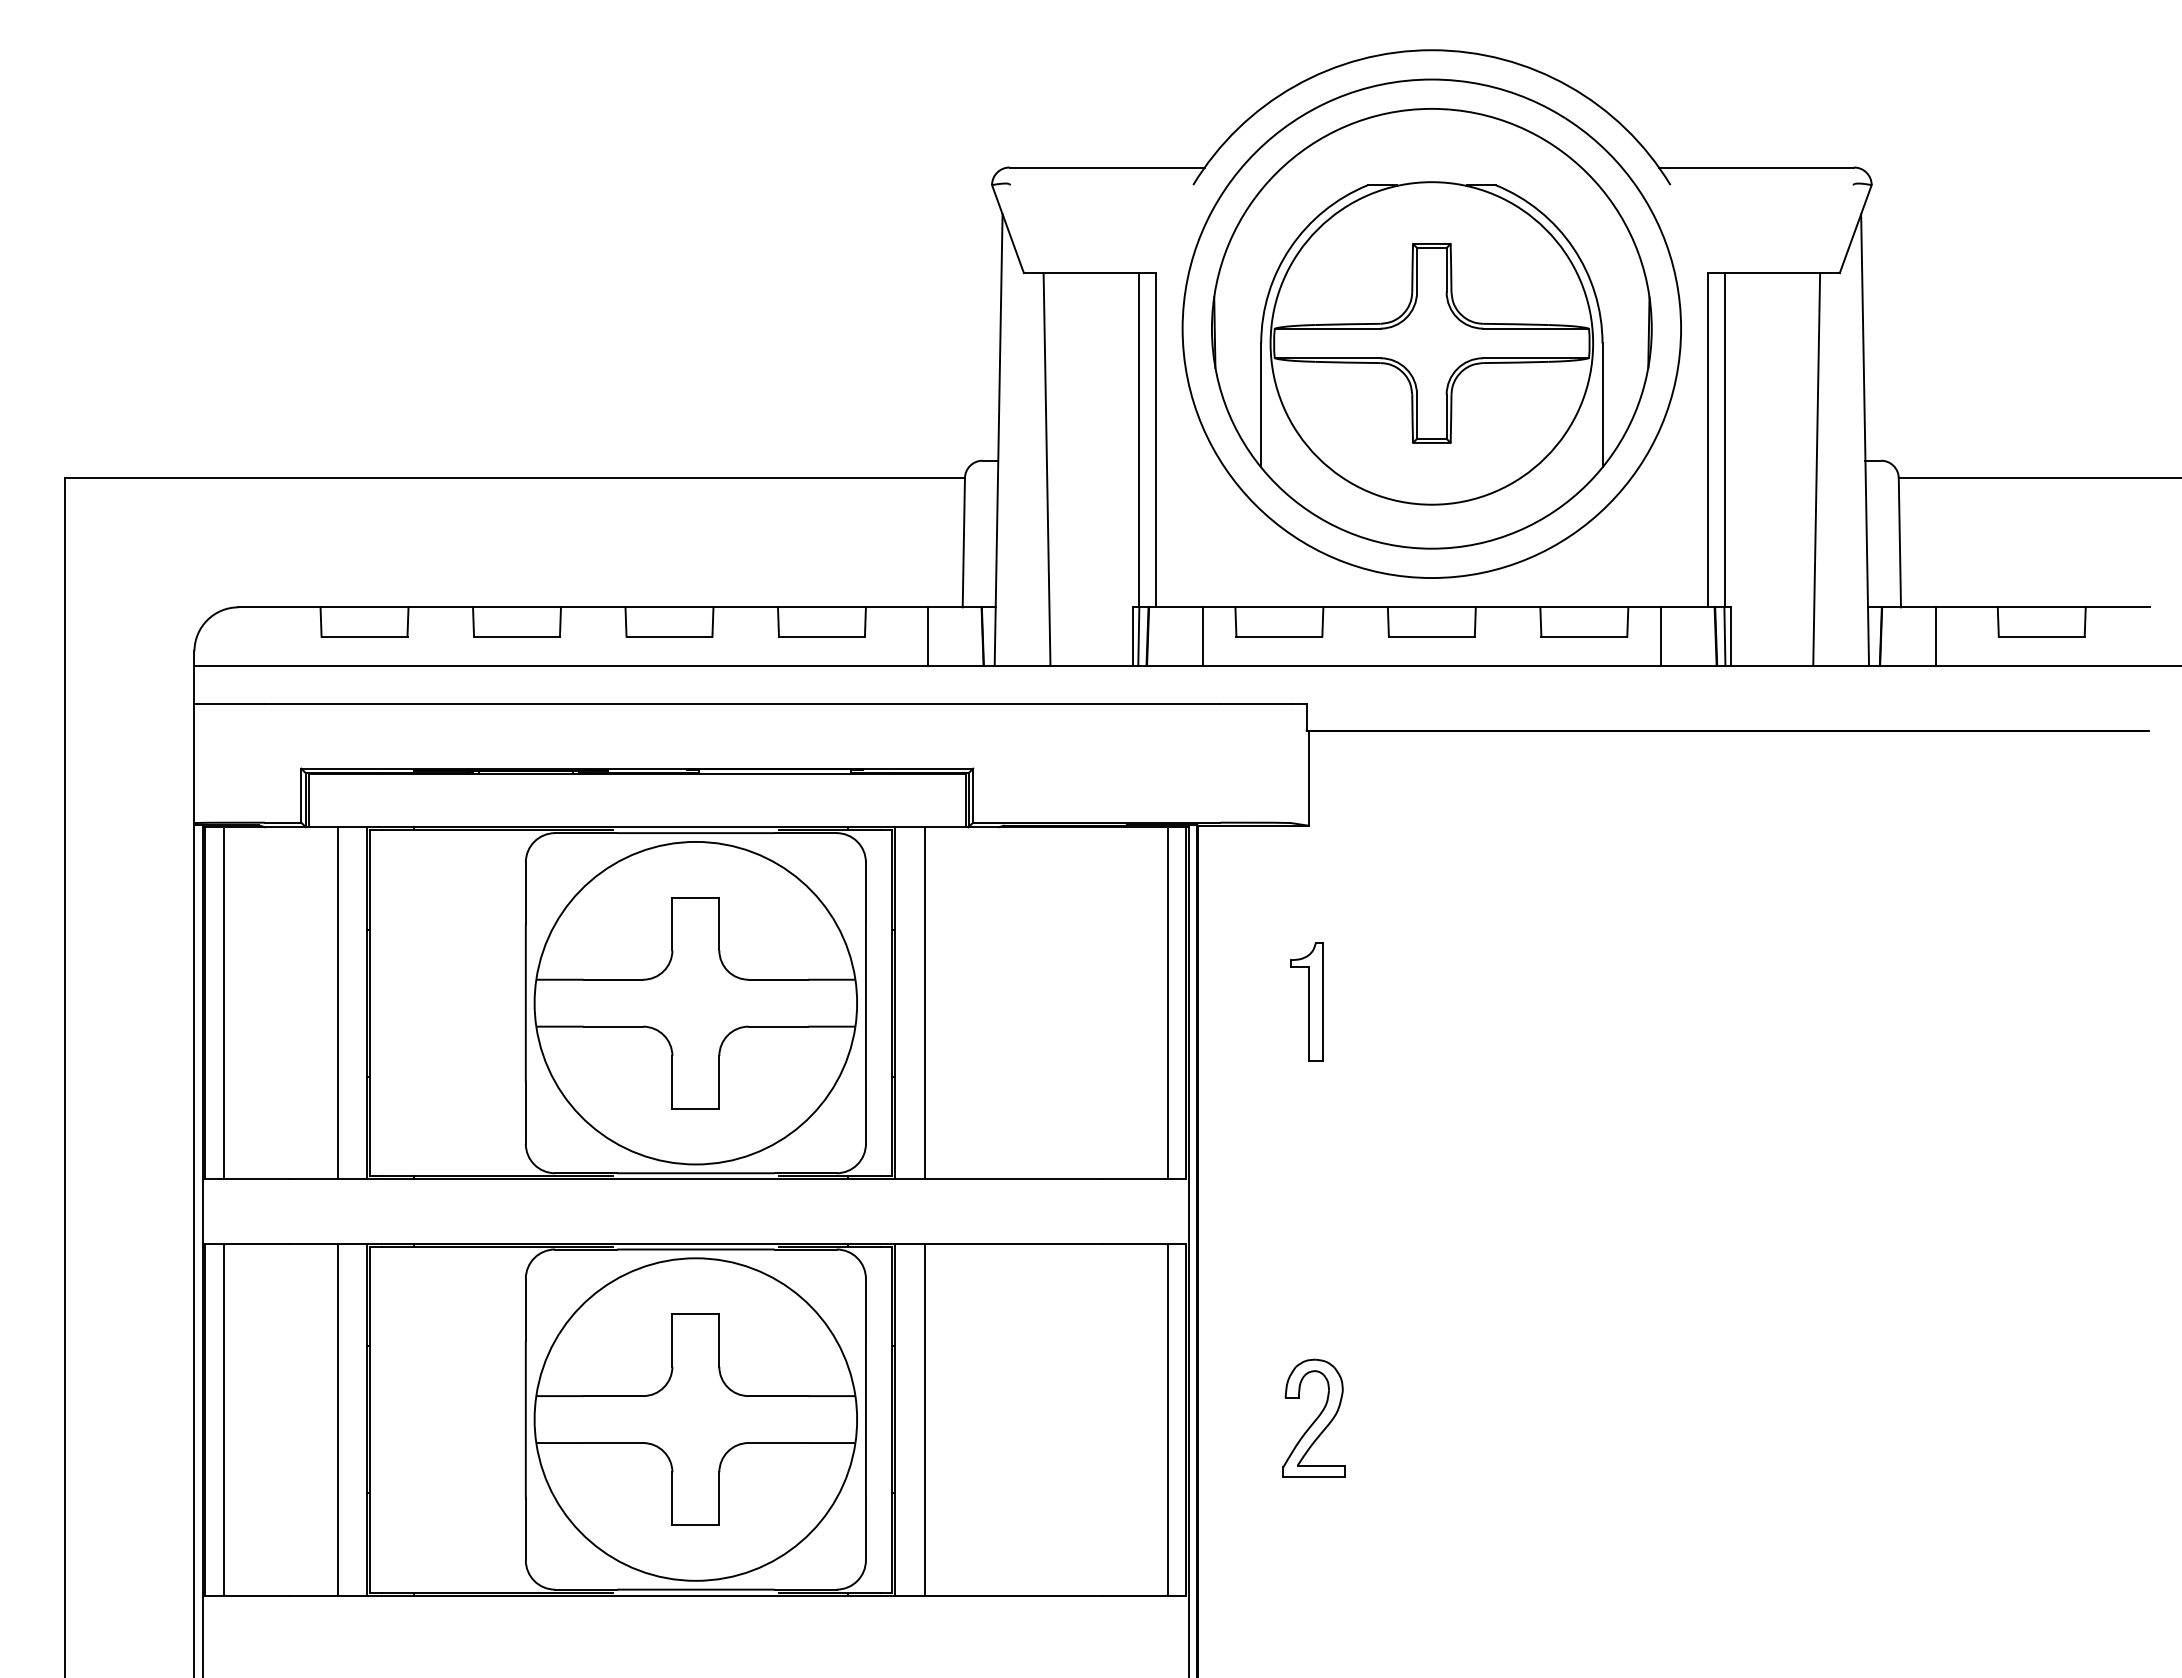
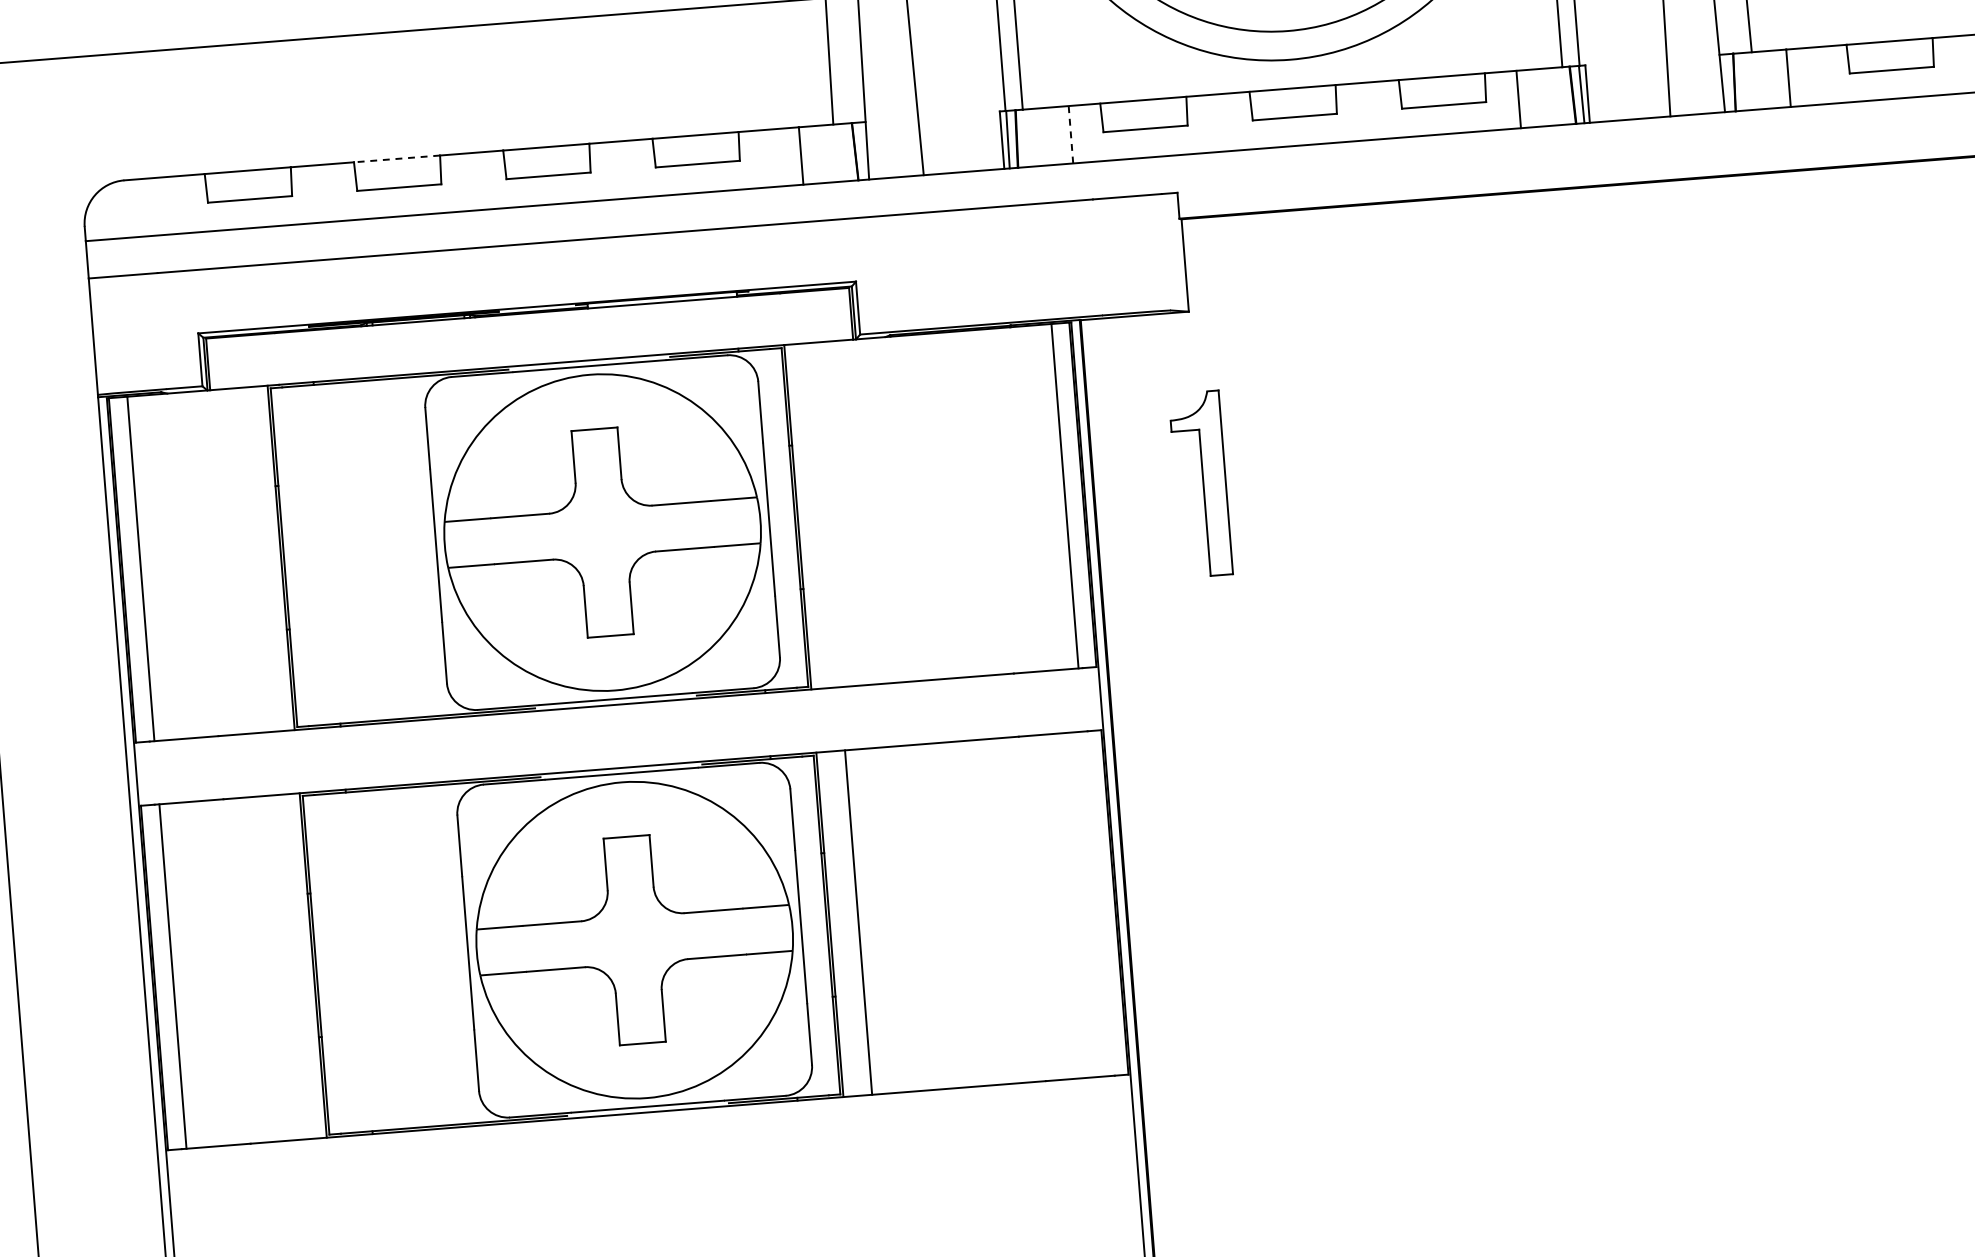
line: (517, 607) -> (397, 159), solid -> dashed
line: (1203, 636) -> (1071, 134), solid -> dashed
part: (1306, 1001) -> (1200, 483), size x1.6
line: (338, 1003) -> (252, 560), removed
line: (924, 1003) -> (826, 515), removed
part: (1313, 1417) -> (1239, 890), removed
line: (338, 1419) -> (284, 967), removed
line: (1168, 1419) -> (1097, 903), removed

